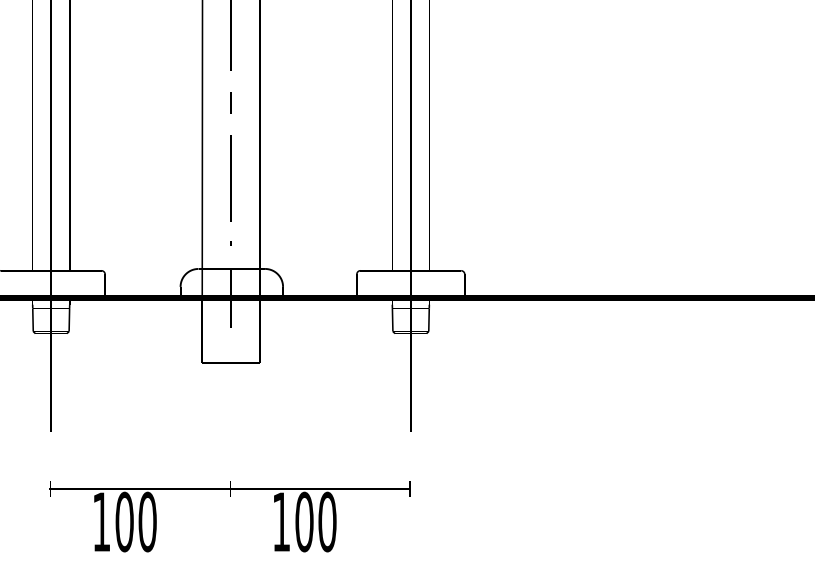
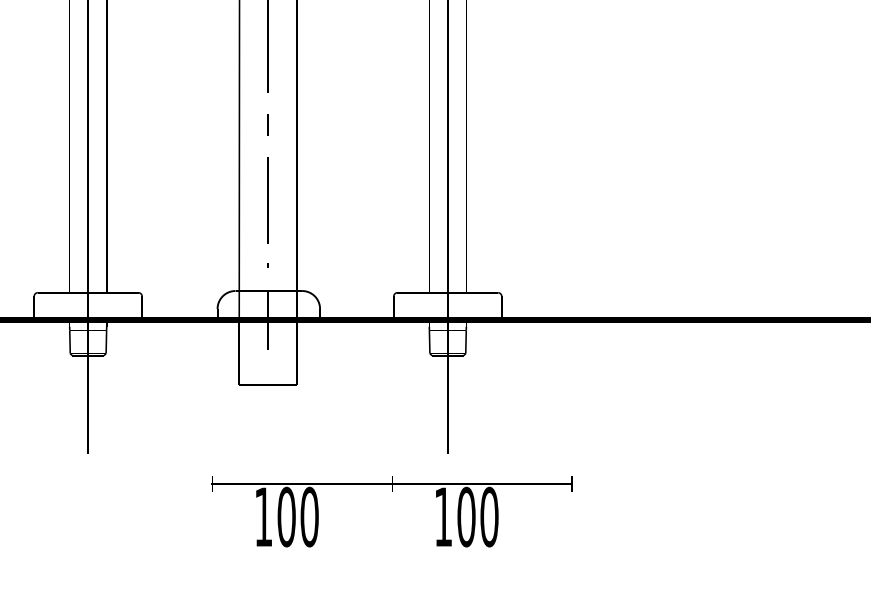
text: (229, 516) -> (391, 511), moved

